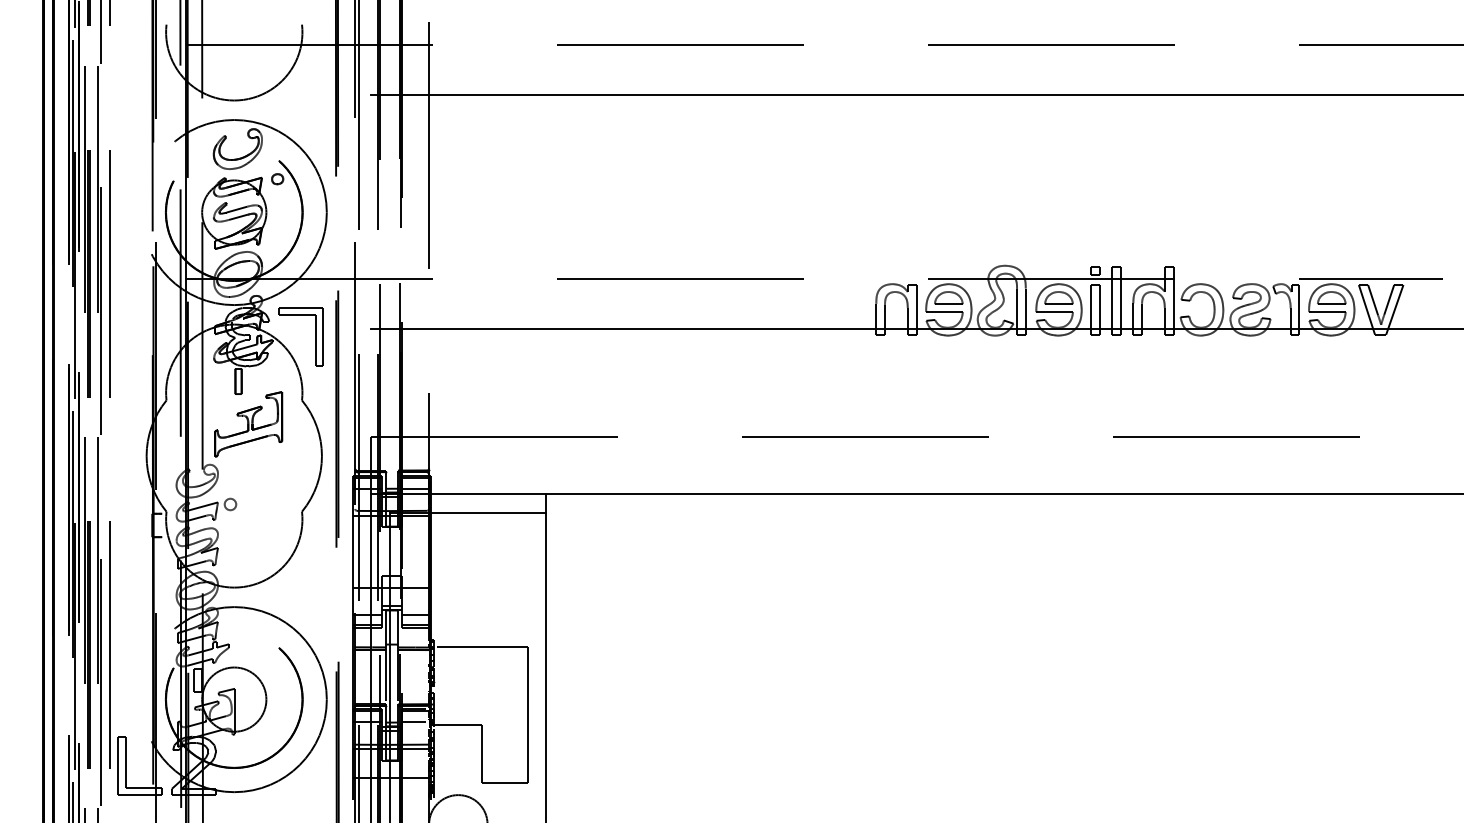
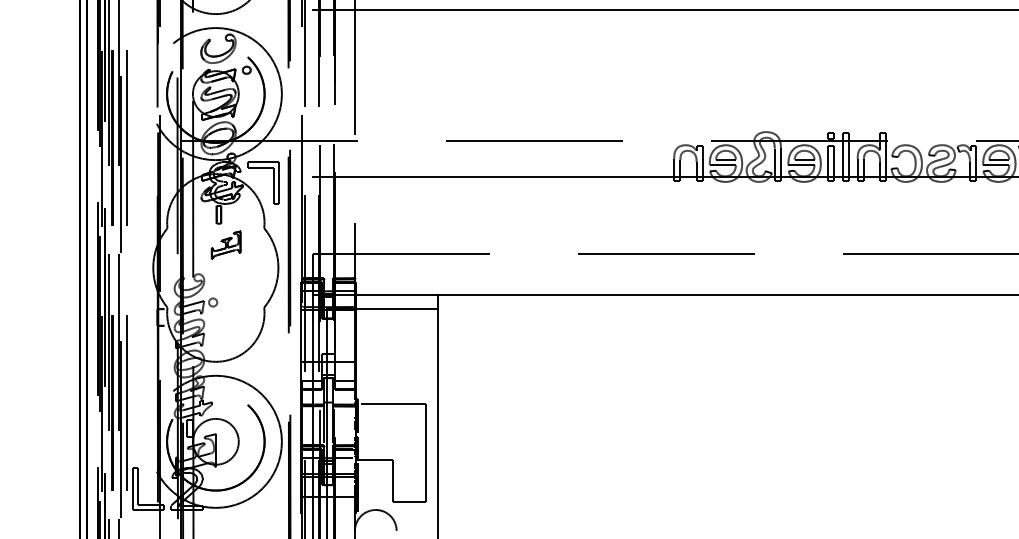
part: (248, 424) -> (226, 245), size x0.6

